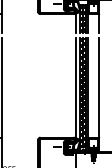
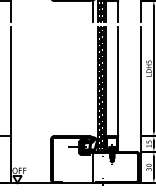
line: (75, 88) -> (92, 82), removed

